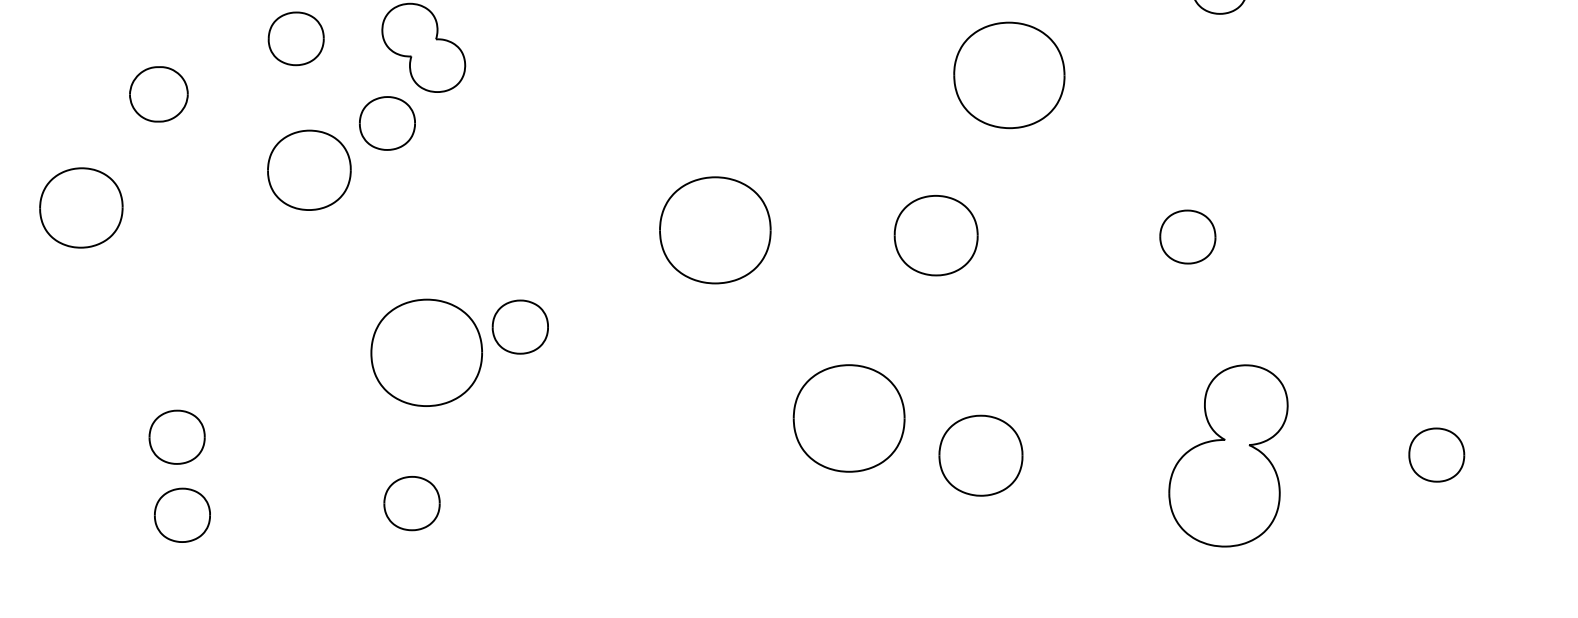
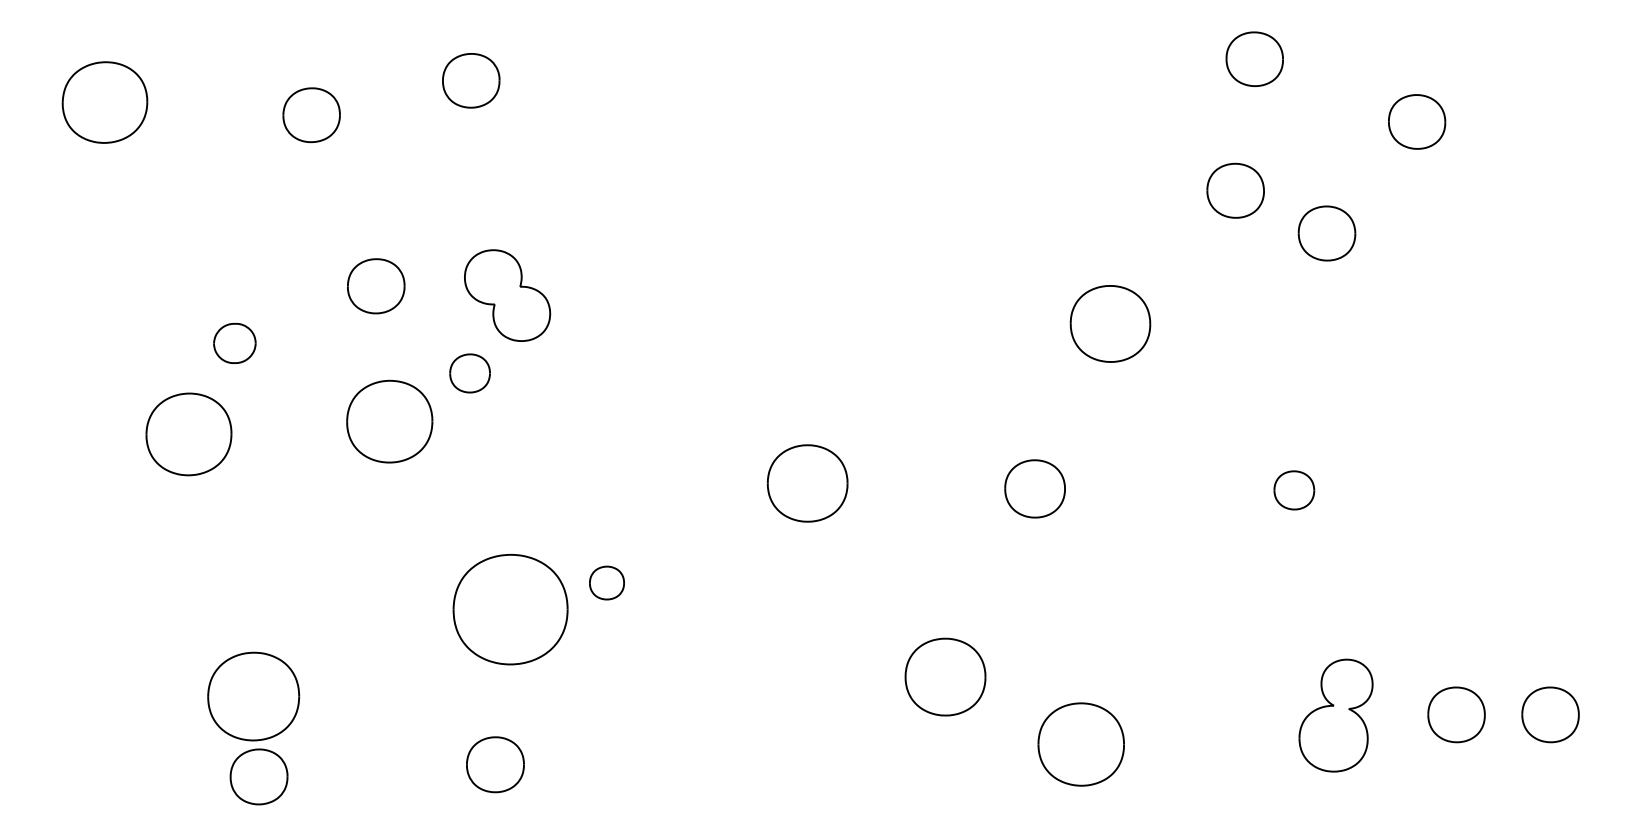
part: (1009, 74) -> (1110, 323), size x0.7
part: (158, 94) -> (234, 343), size x0.7
part: (386, 123) -> (469, 373), size x0.7
part: (80, 208) -> (188, 434), moved
part: (715, 230) -> (807, 483), size x0.7
part: (935, 235) -> (1034, 488), size x0.7
part: (1188, 237) -> (1294, 490), size x0.7
part: (519, 326) -> (606, 582), size x0.6
part: (849, 417) -> (945, 676), size x0.7
part: (177, 437) -> (253, 696), size x1.6
part: (1345, 454) -> (1456, 714), added
part: (980, 455) -> (1080, 744), moved
part: (1227, 455) -> (1335, 715), size x0.6

